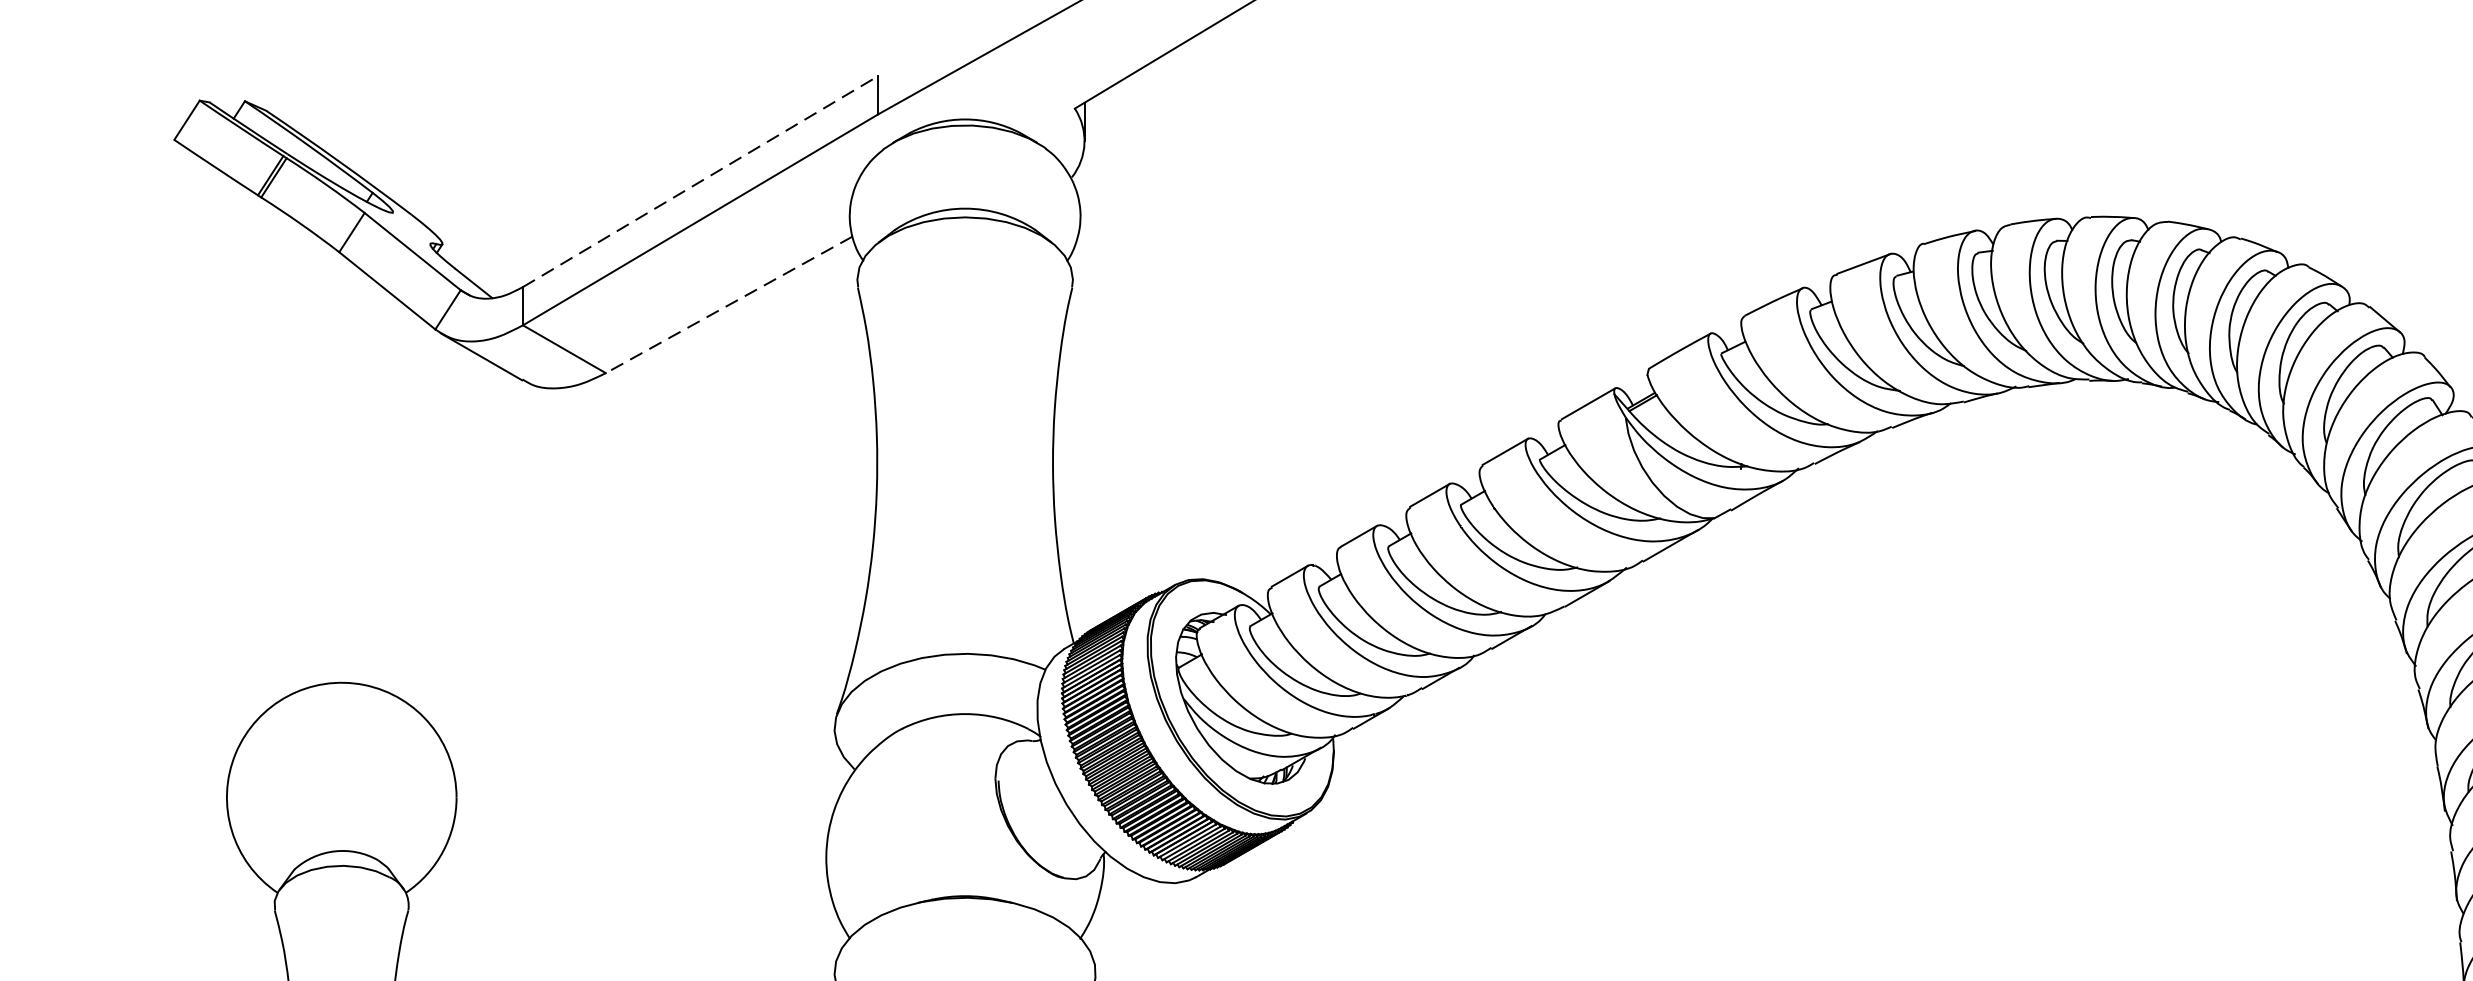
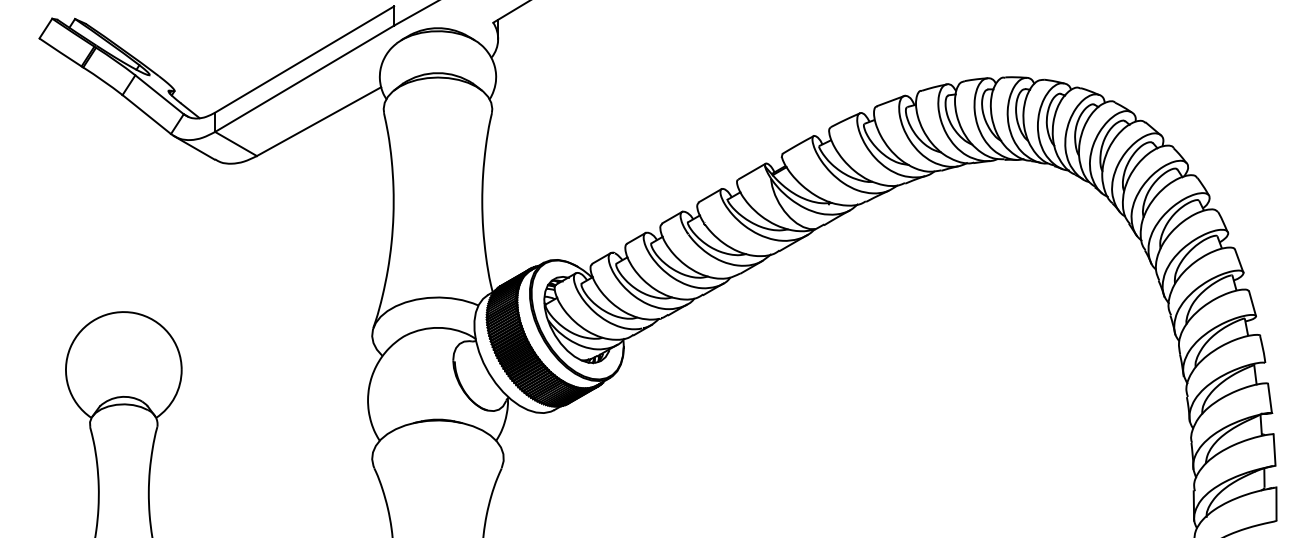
line: (702, 181) -> (305, 59), dashed -> solid
line: (728, 304) -> (318, 121), dashed -> solid

